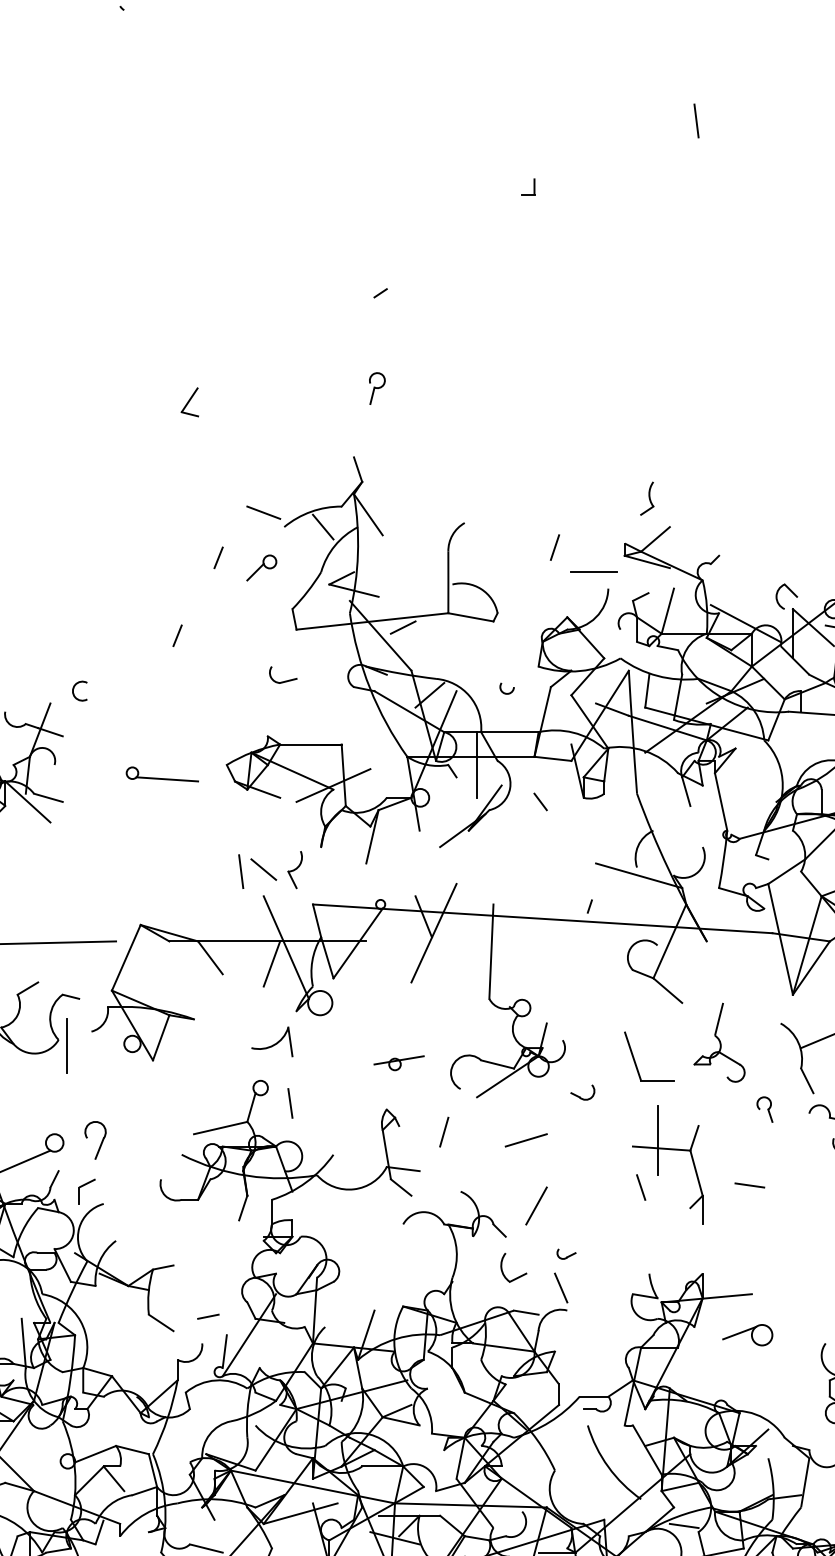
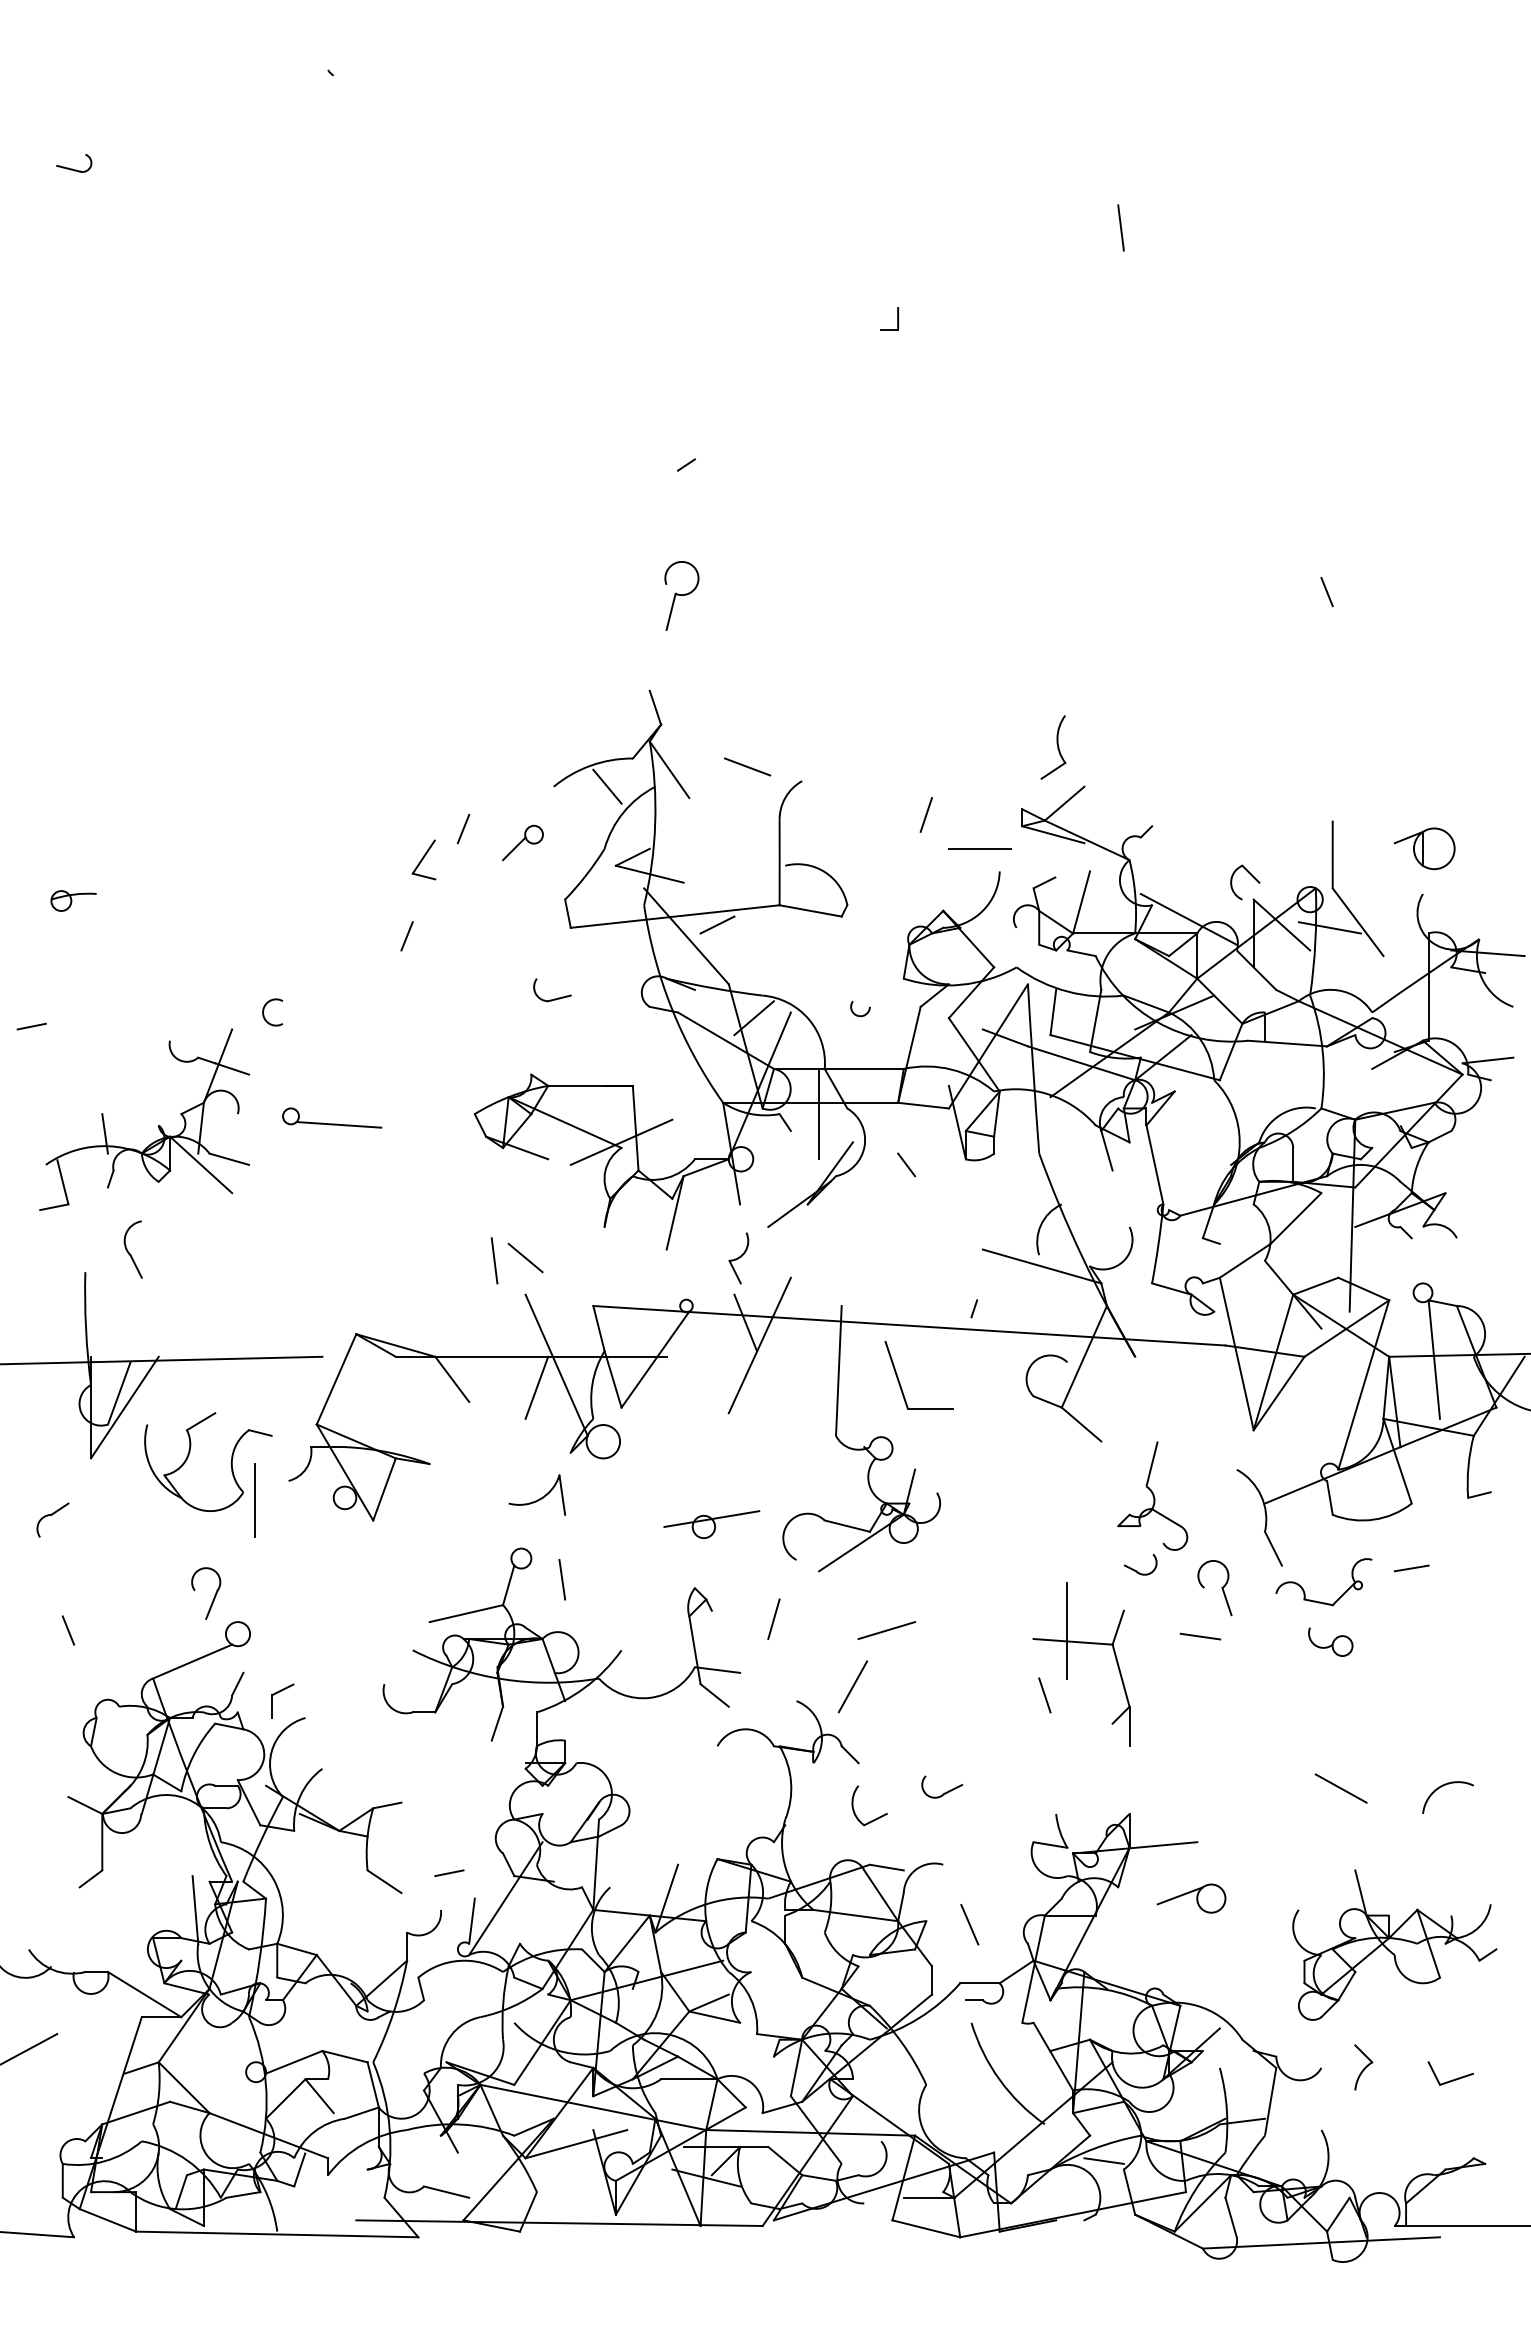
part: (377, 388) -> (681, 596), size x1.6
part: (189, 401) -> (423, 859), moved
part: (646, 498) -> (1052, 747), size x1.4
line: (263, 512) -> (747, 766), moved
part: (162, 774) -> (332, 1117), moved
part: (294, 869) -> (738, 1258), moved
part: (635, 1061) -> (900, 1382), moved
part: (398, 1062) -> (711, 1523), size x1.4
part: (580, 1096) -> (1137, 1570), moved
part: (765, 1109) -> (1215, 1588), size x1.6
part: (100, 1143) -> (213, 1597), moved
line: (749, 1185) -> (1200, 1636), moved
line: (536, 1205) -> (852, 1686), moved
part: (566, 1253) -> (941, 1786), size x1.6
line: (560, 1287) -> (969, 1924), moved

